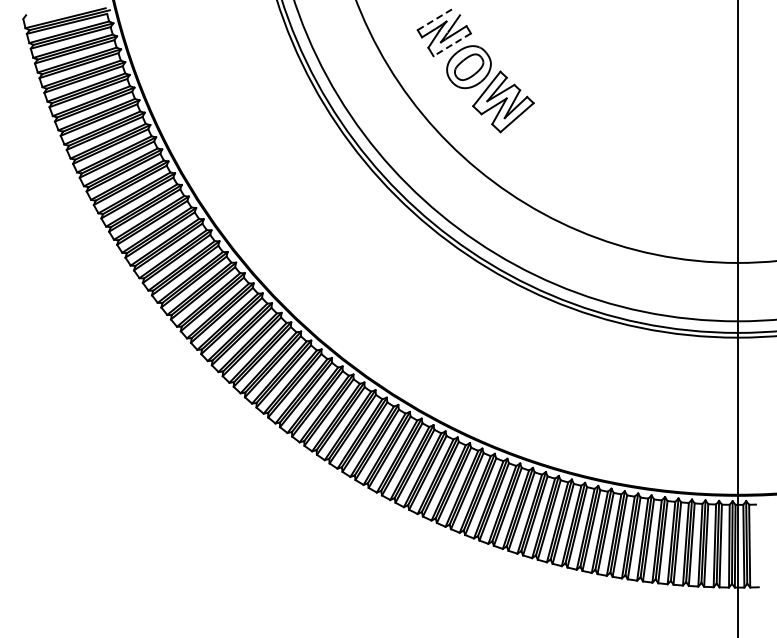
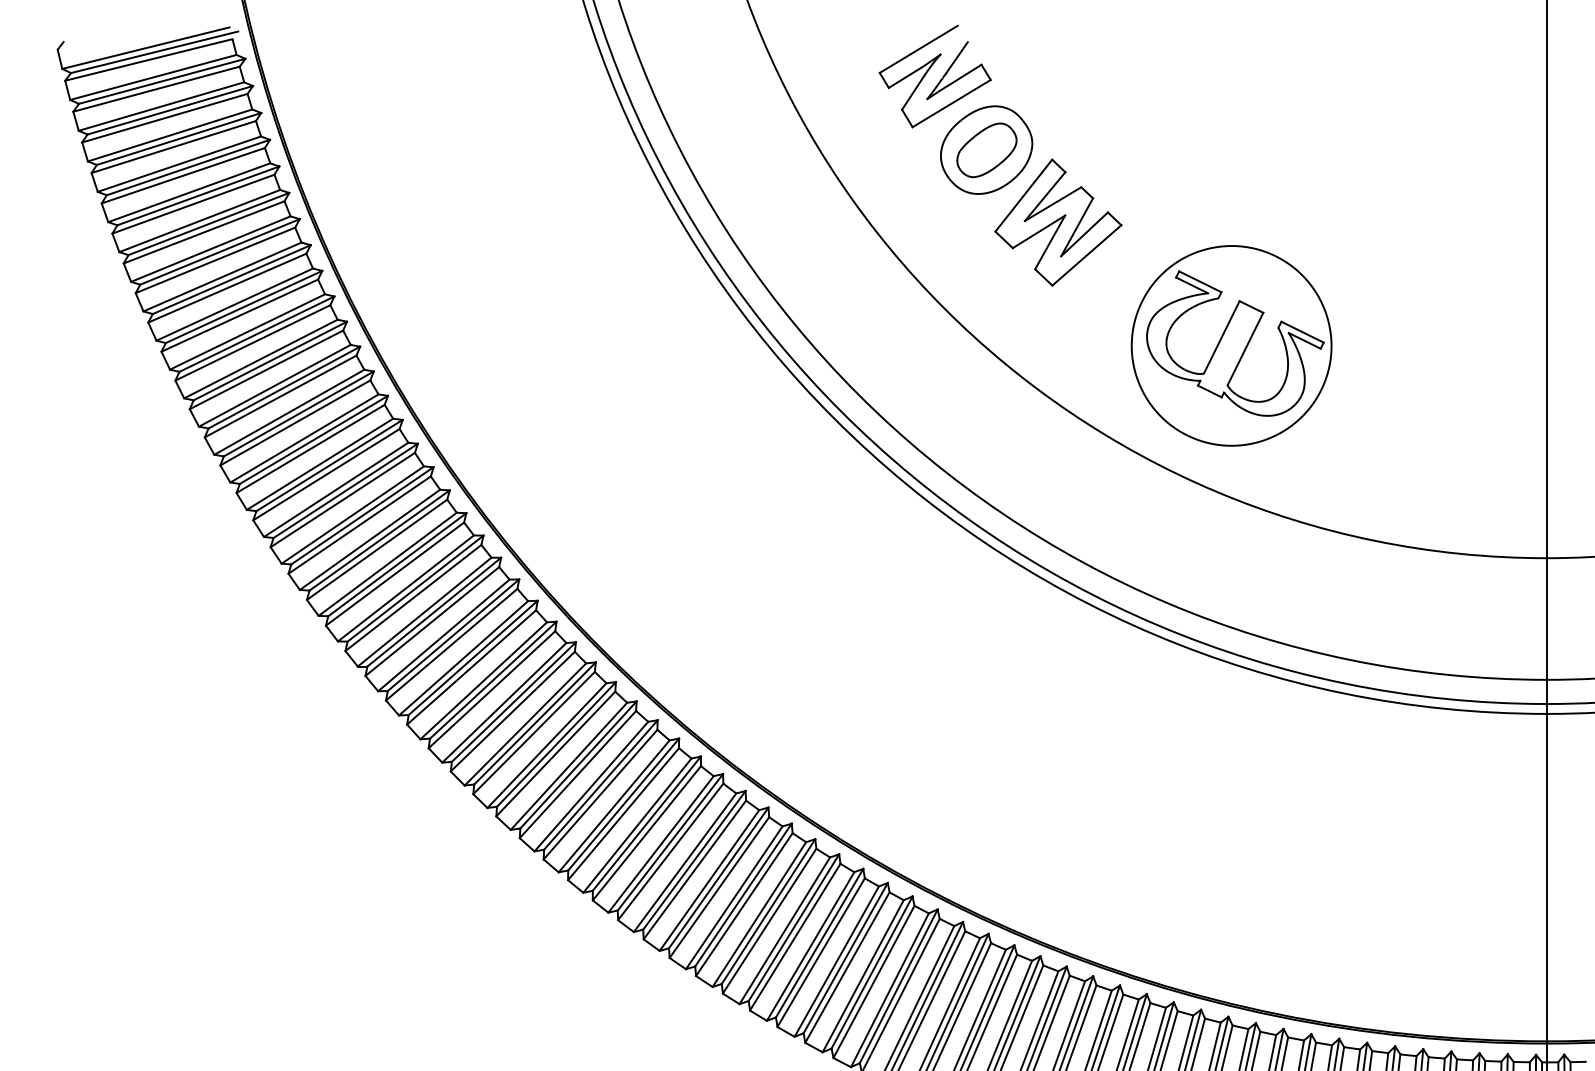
line: (436, 18) -> (918, 48), dashed -> solid
line: (452, 44) -> (952, 102), dashed -> solid
part: (586, 160) -> (1231, 344), added

